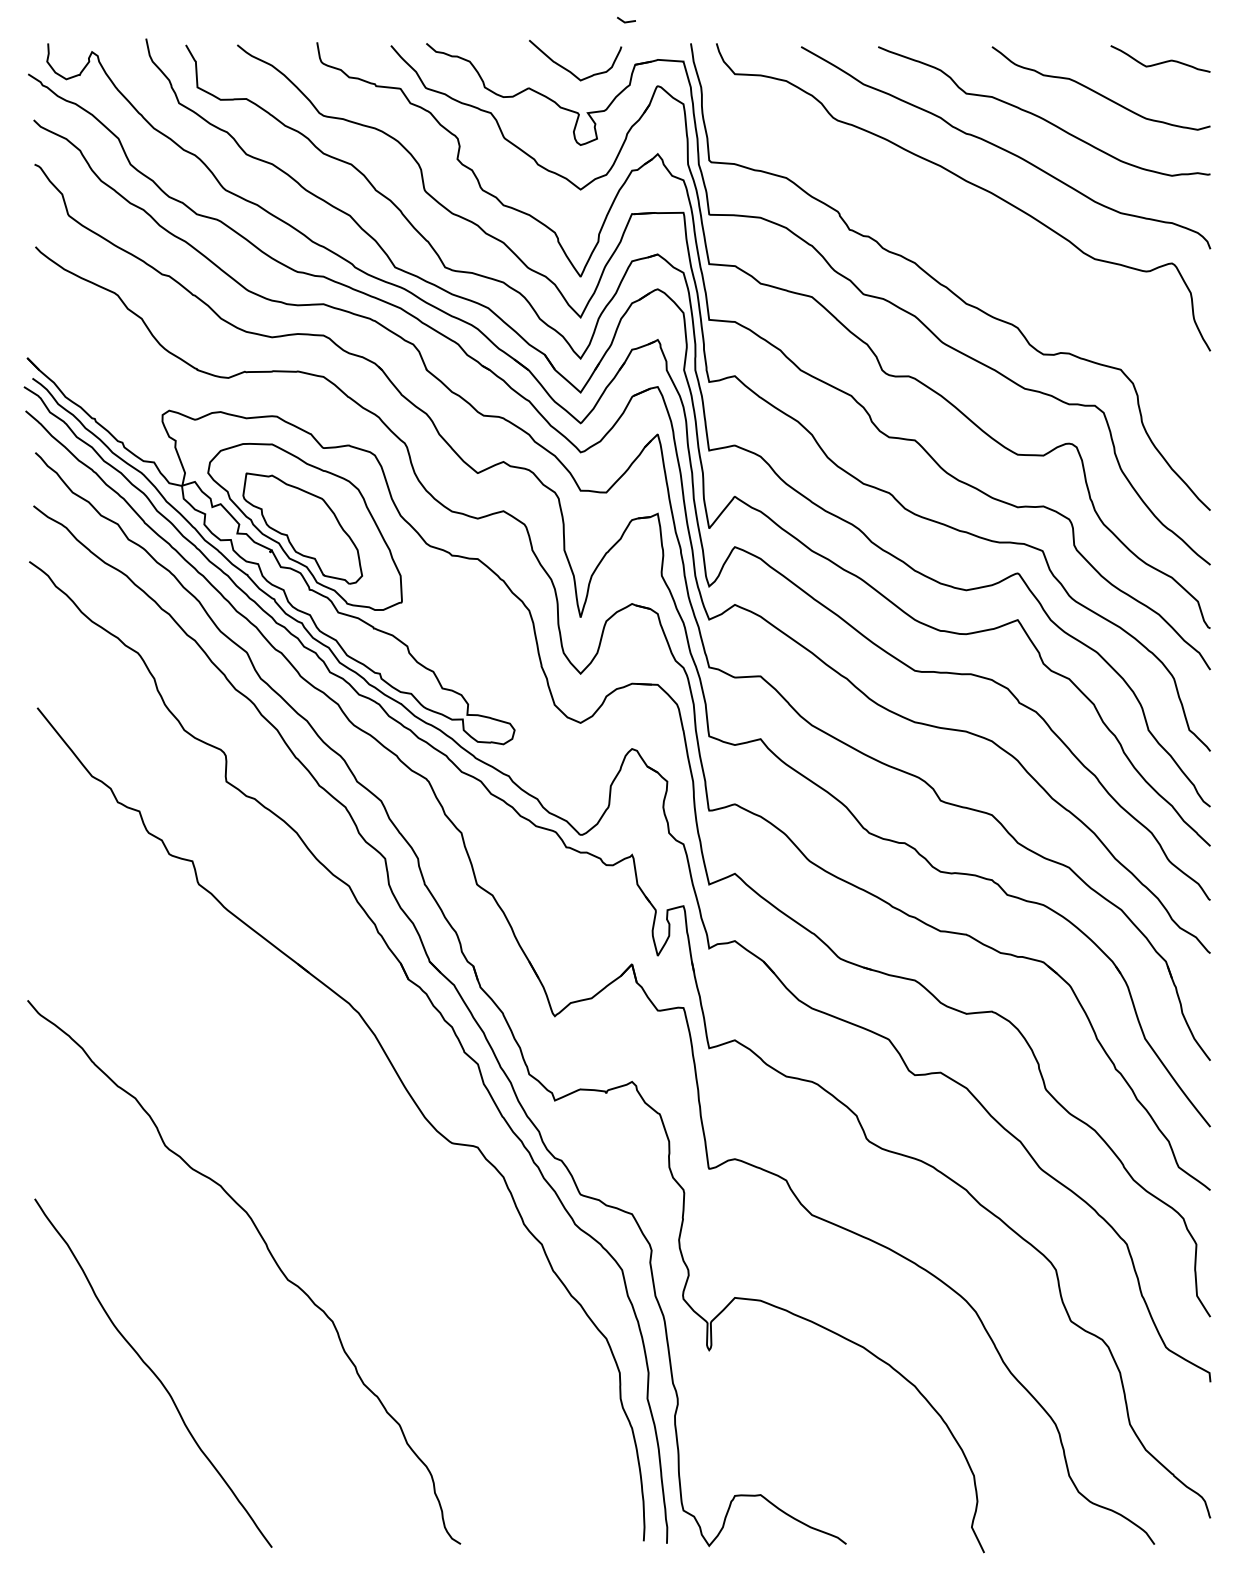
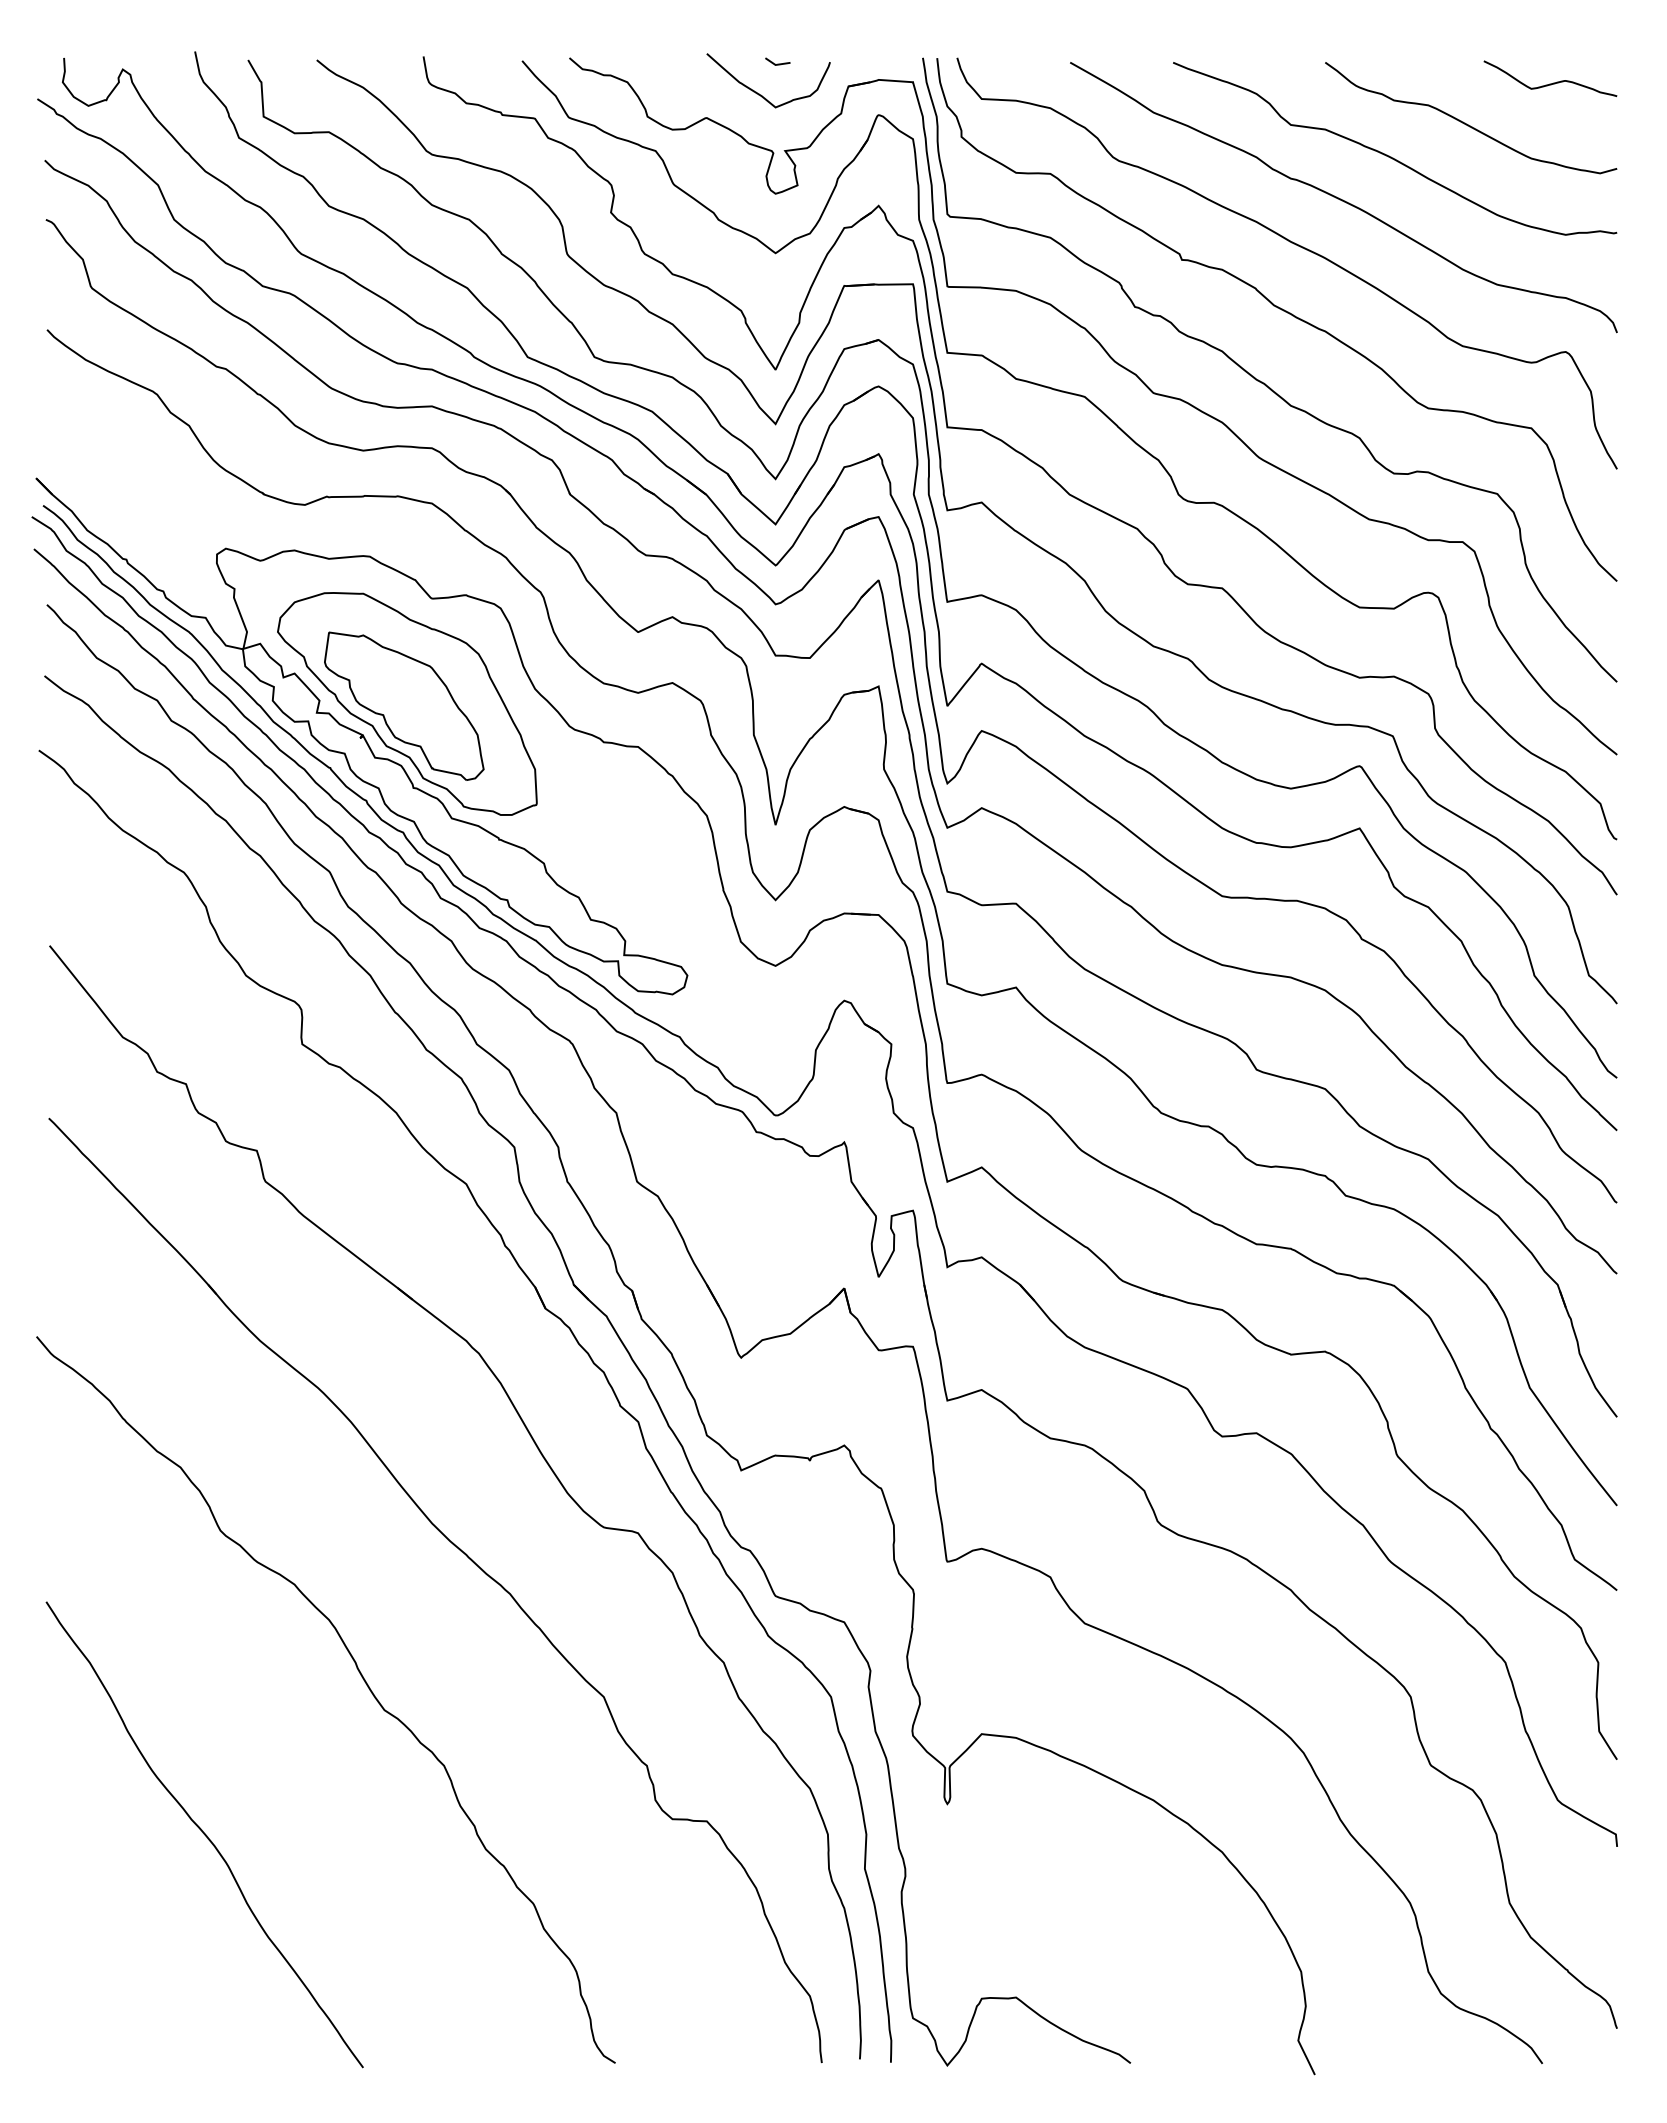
line: (626, 21) -> (777, 63), moved
curve: (959, 232) -> (1281, 310), added
part: (350, 1165) -> (467, 1557), added

